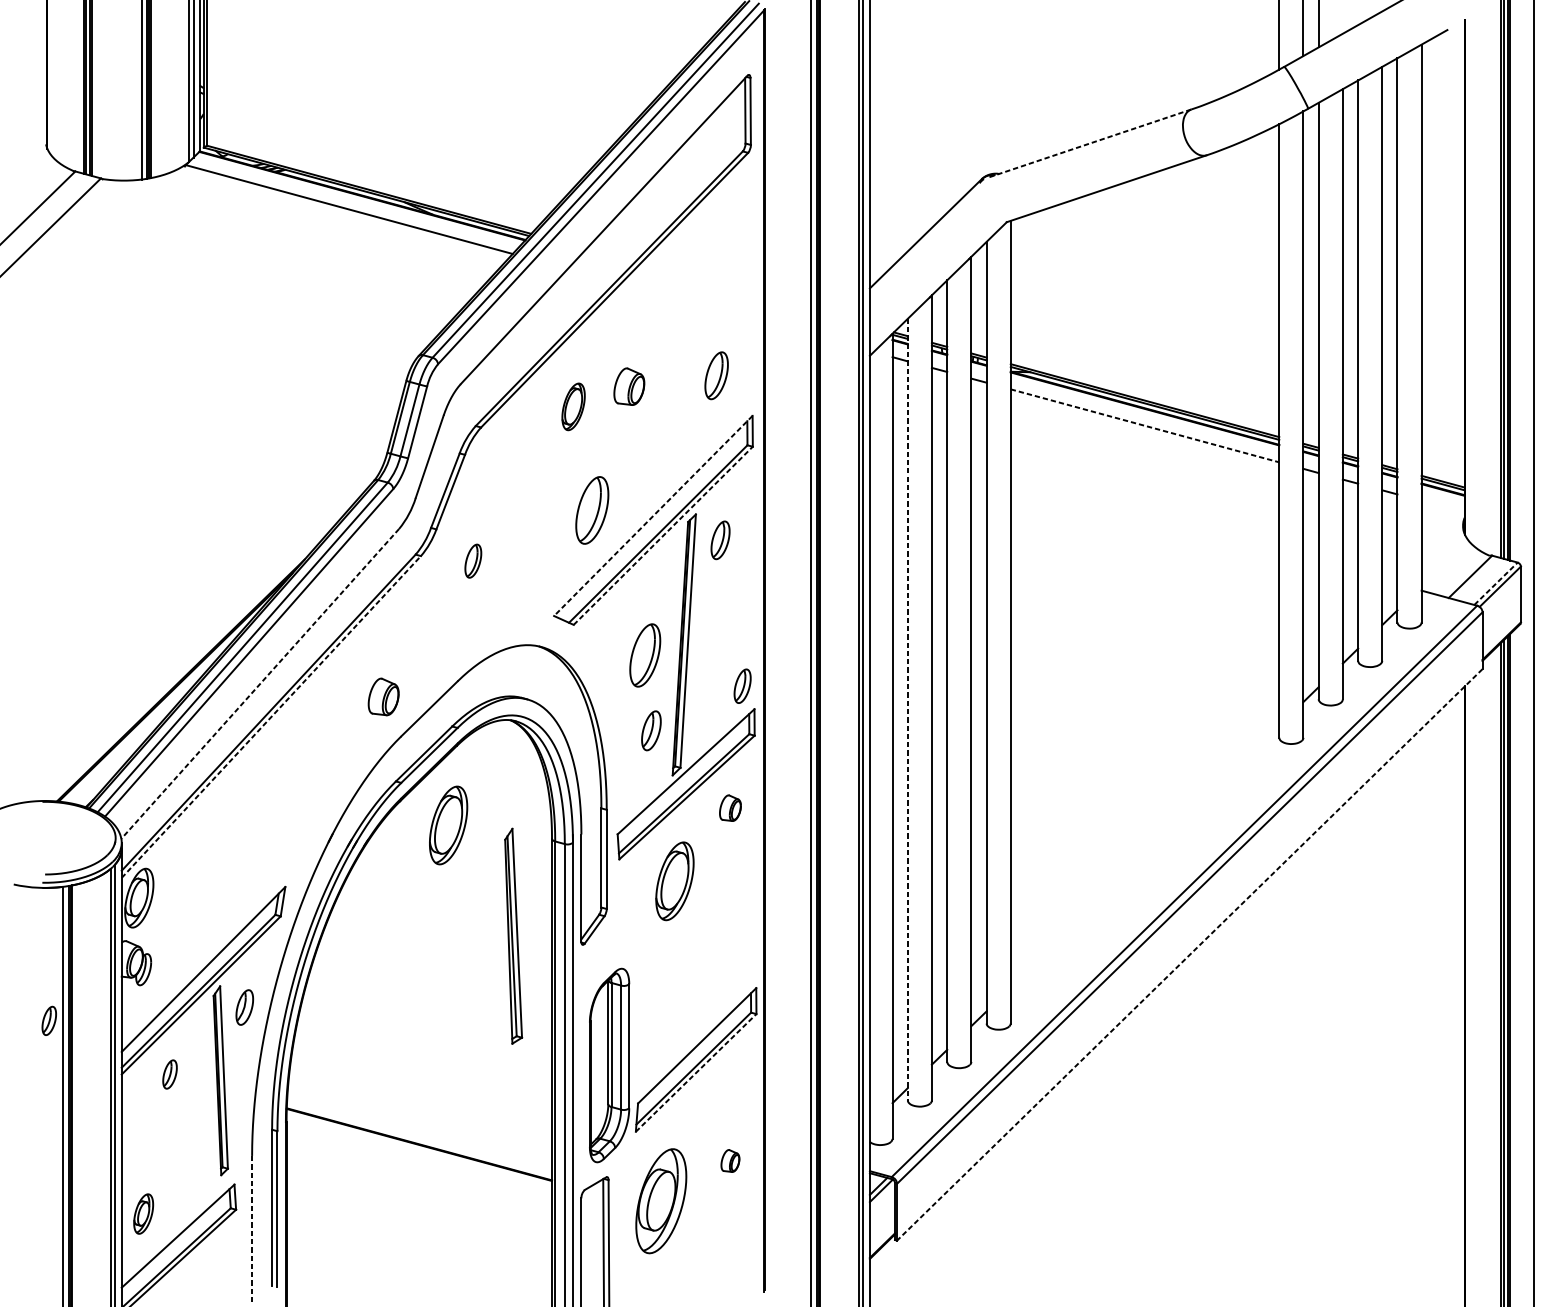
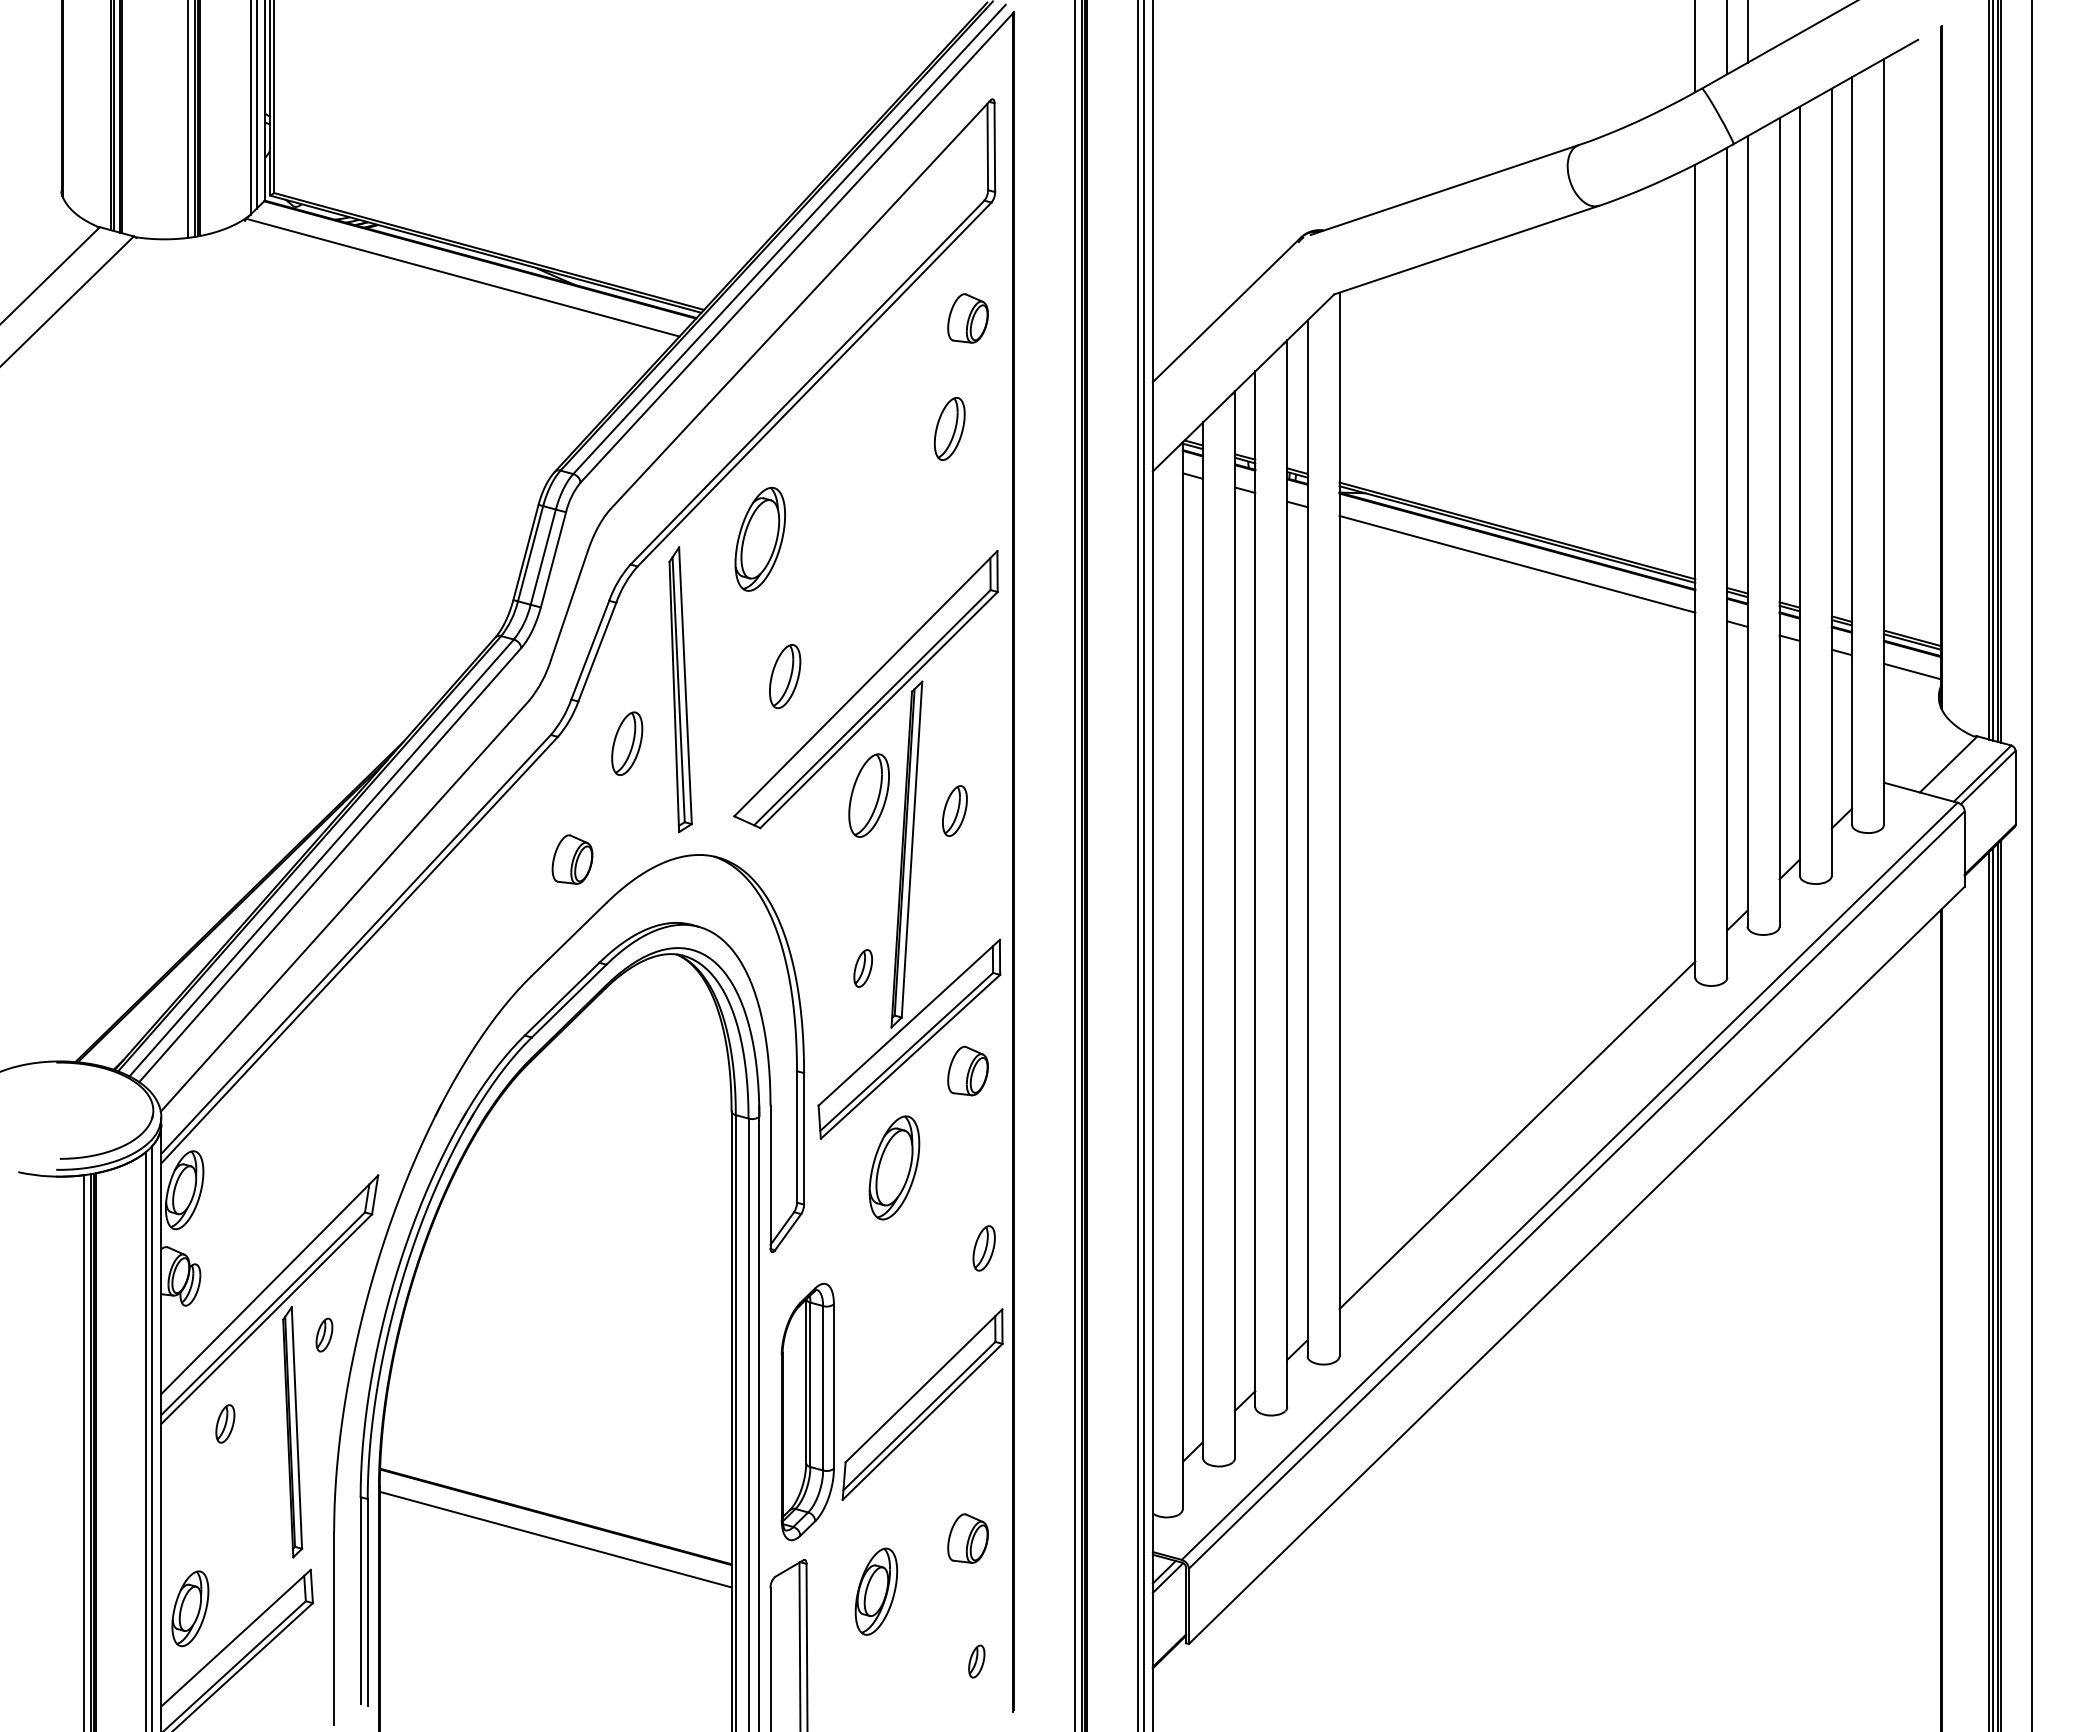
line: (1089, 143) -> (1444, 190), dashed -> solid
part: (716, 375) -> (949, 428), moved
part: (628, 386) -> (967, 318), moved
part: (573, 406) -> (759, 538), size x1.67
line: (1145, 425) -> (1517, 564), dashed -> solid
line: (1443, 506) -> (1912, 671), added
part: (592, 510) -> (785, 676), size x0.71
line: (653, 515) -> (865, 683), dashed -> solid
line: (663, 535) -> (879, 709), dashed -> solid
part: (720, 539) -> (954, 810), moved
part: (473, 561) -> (627, 743), size x1.43
line: (1496, 583) -> (1983, 773), dashed -> solid
part: (644, 655) -> (868, 795), moved
line: (259, 684) -> (344, 906), dashed -> solid
part: (742, 686) -> (983, 1248), moved
part: (383, 696) -> (572, 859), moved
line: (908, 709) -> (1203, 940), dashed -> solid
line: (272, 716) -> (360, 949), dashed -> solid
part: (650, 730) -> (862, 968), size x0.71
part: (730, 807) -> (967, 1070), size x1.43
part: (448, 825) -> (594, 1093), removed
line: (1145, 856) -> (1517, 1135), added
part: (513, 936) -> (680, 689), moved
line: (1189, 954) -> (1576, 1265), dashed -> solid
part: (244, 1007) -> (324, 1334), size x0.71
part: (49, 1020) -> (65, 1352), removed
line: (696, 1072) -> (922, 1421), dashed -> solid
part: (730, 1160) -> (967, 1538), size x1.67
line: (419, 1161) -> (555, 1539), added
part: (661, 1200) -> (876, 1591), size x0.62
part: (143, 1213) -> (190, 1608), size x1.43
line: (252, 1228) -> (334, 1628), dashed -> solid
part: (736, 1253) -> (976, 1661), added

